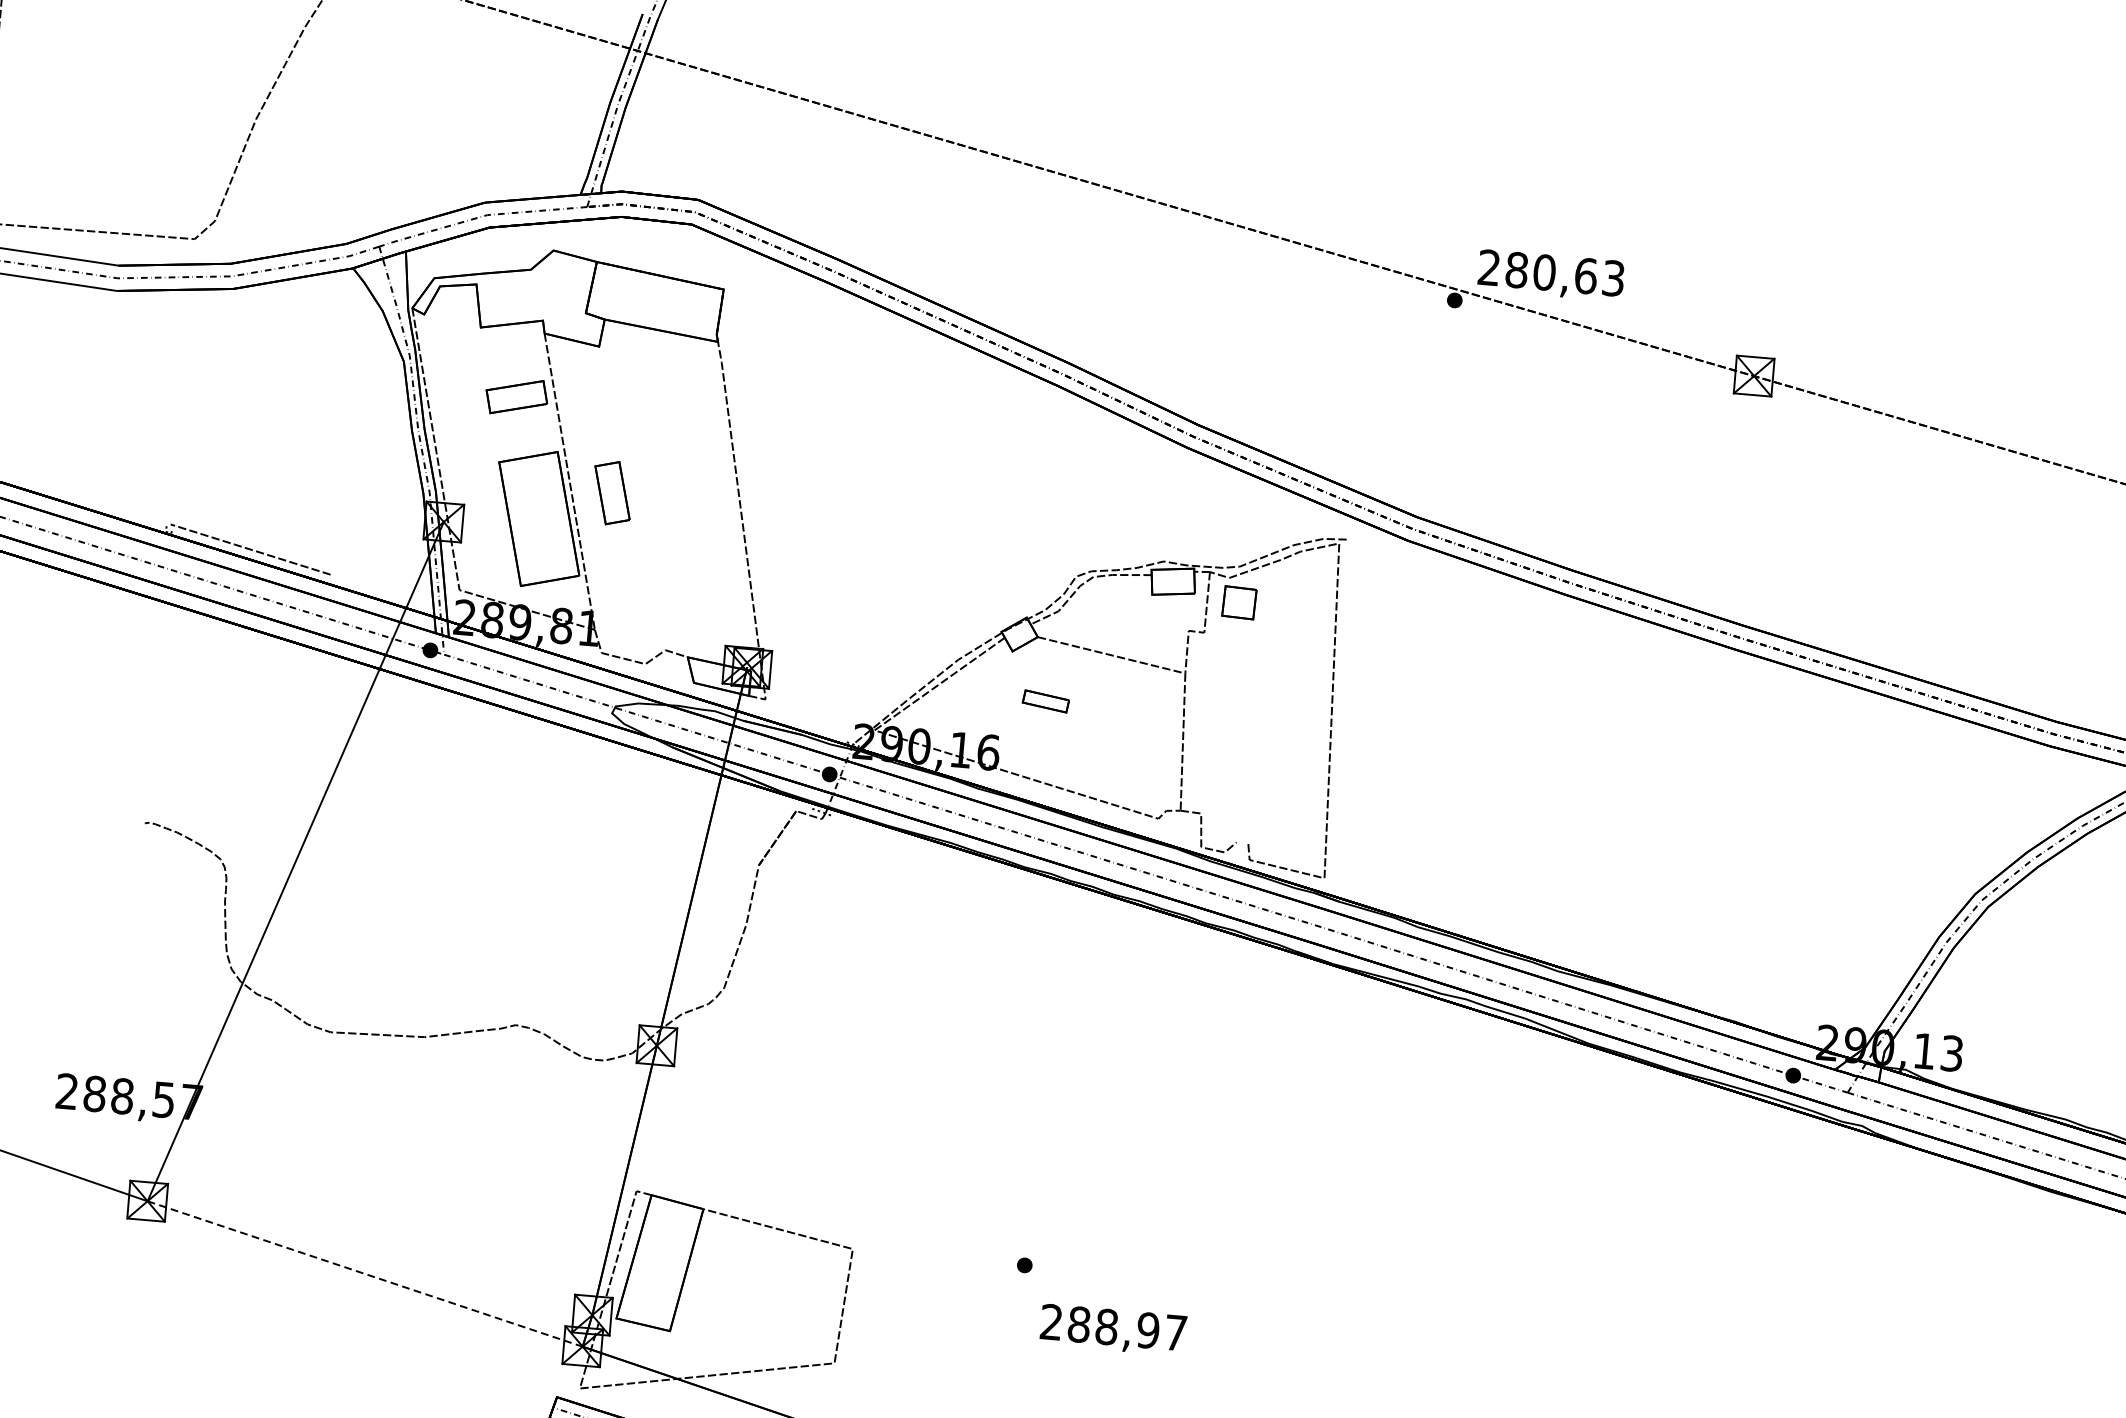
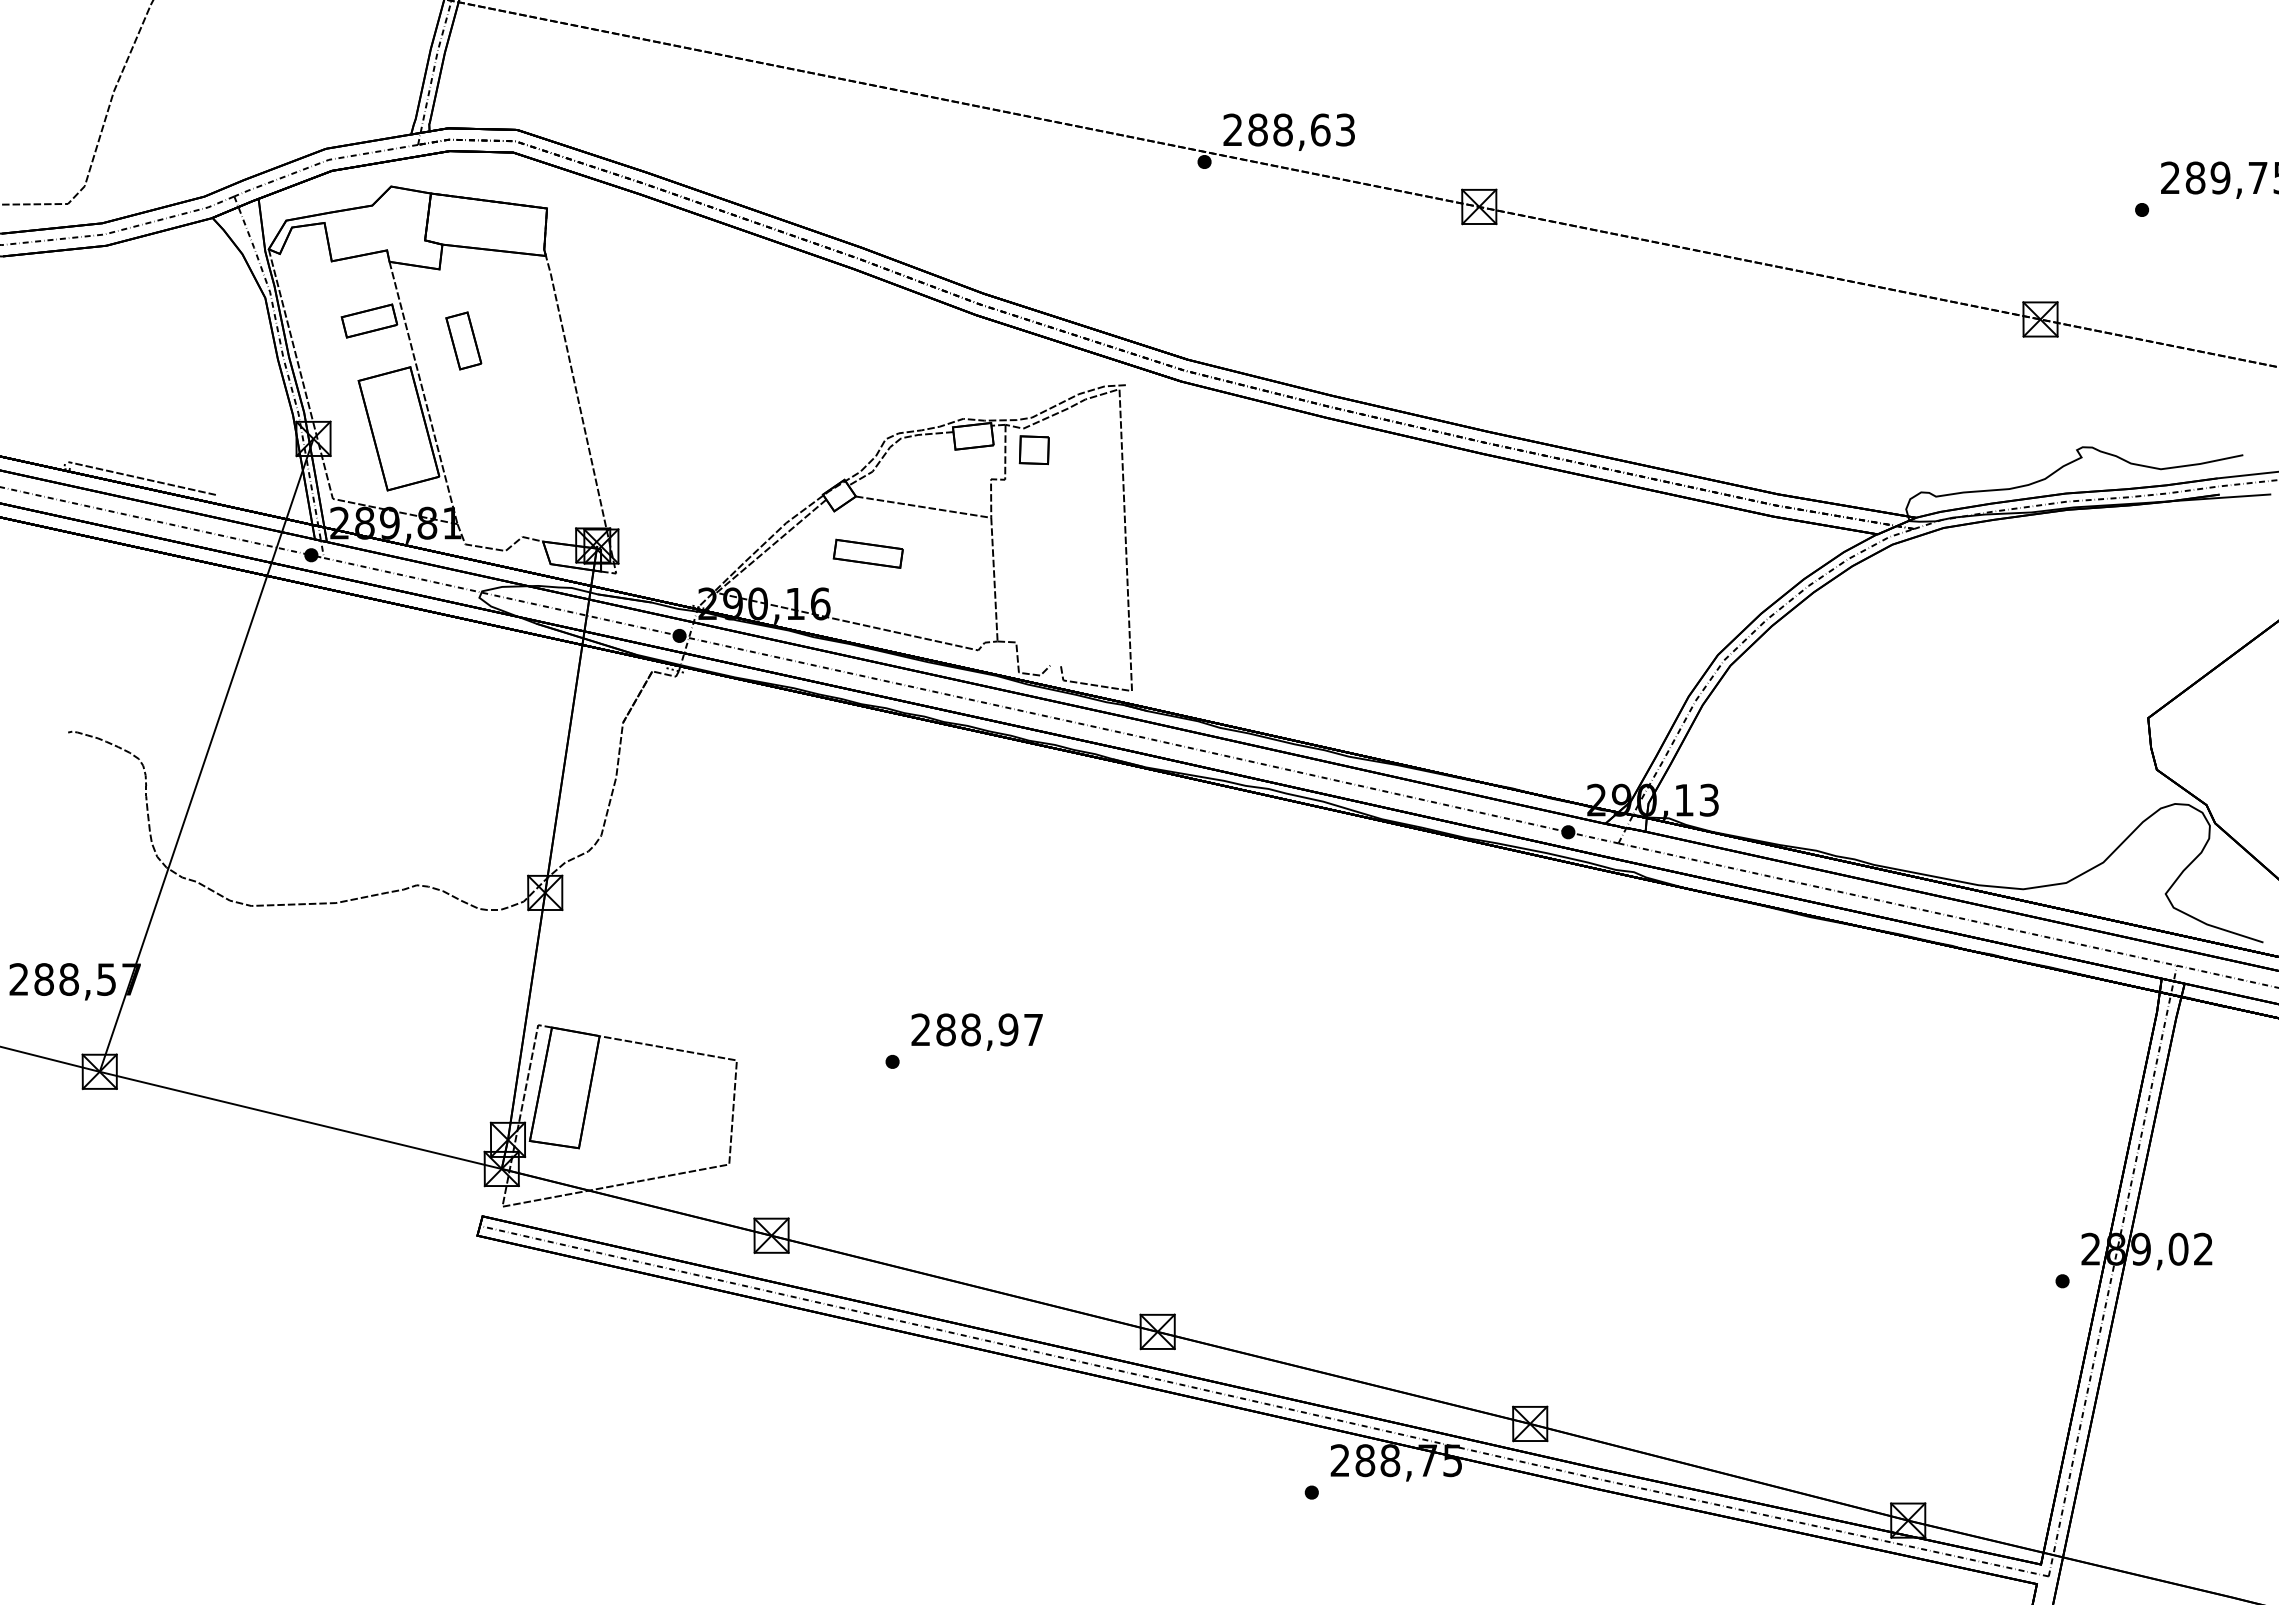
text: (1544, 271) -> (1282, 129), 280,63 -> 288,63
part: (612, 492) -> (463, 340), moved
part: (1045, 701) -> (867, 553), size x1.67
line: (364, 1274) -> (300, 1120), dashed -> solid
text: (1112, 1329) -> (976, 1031), moved

